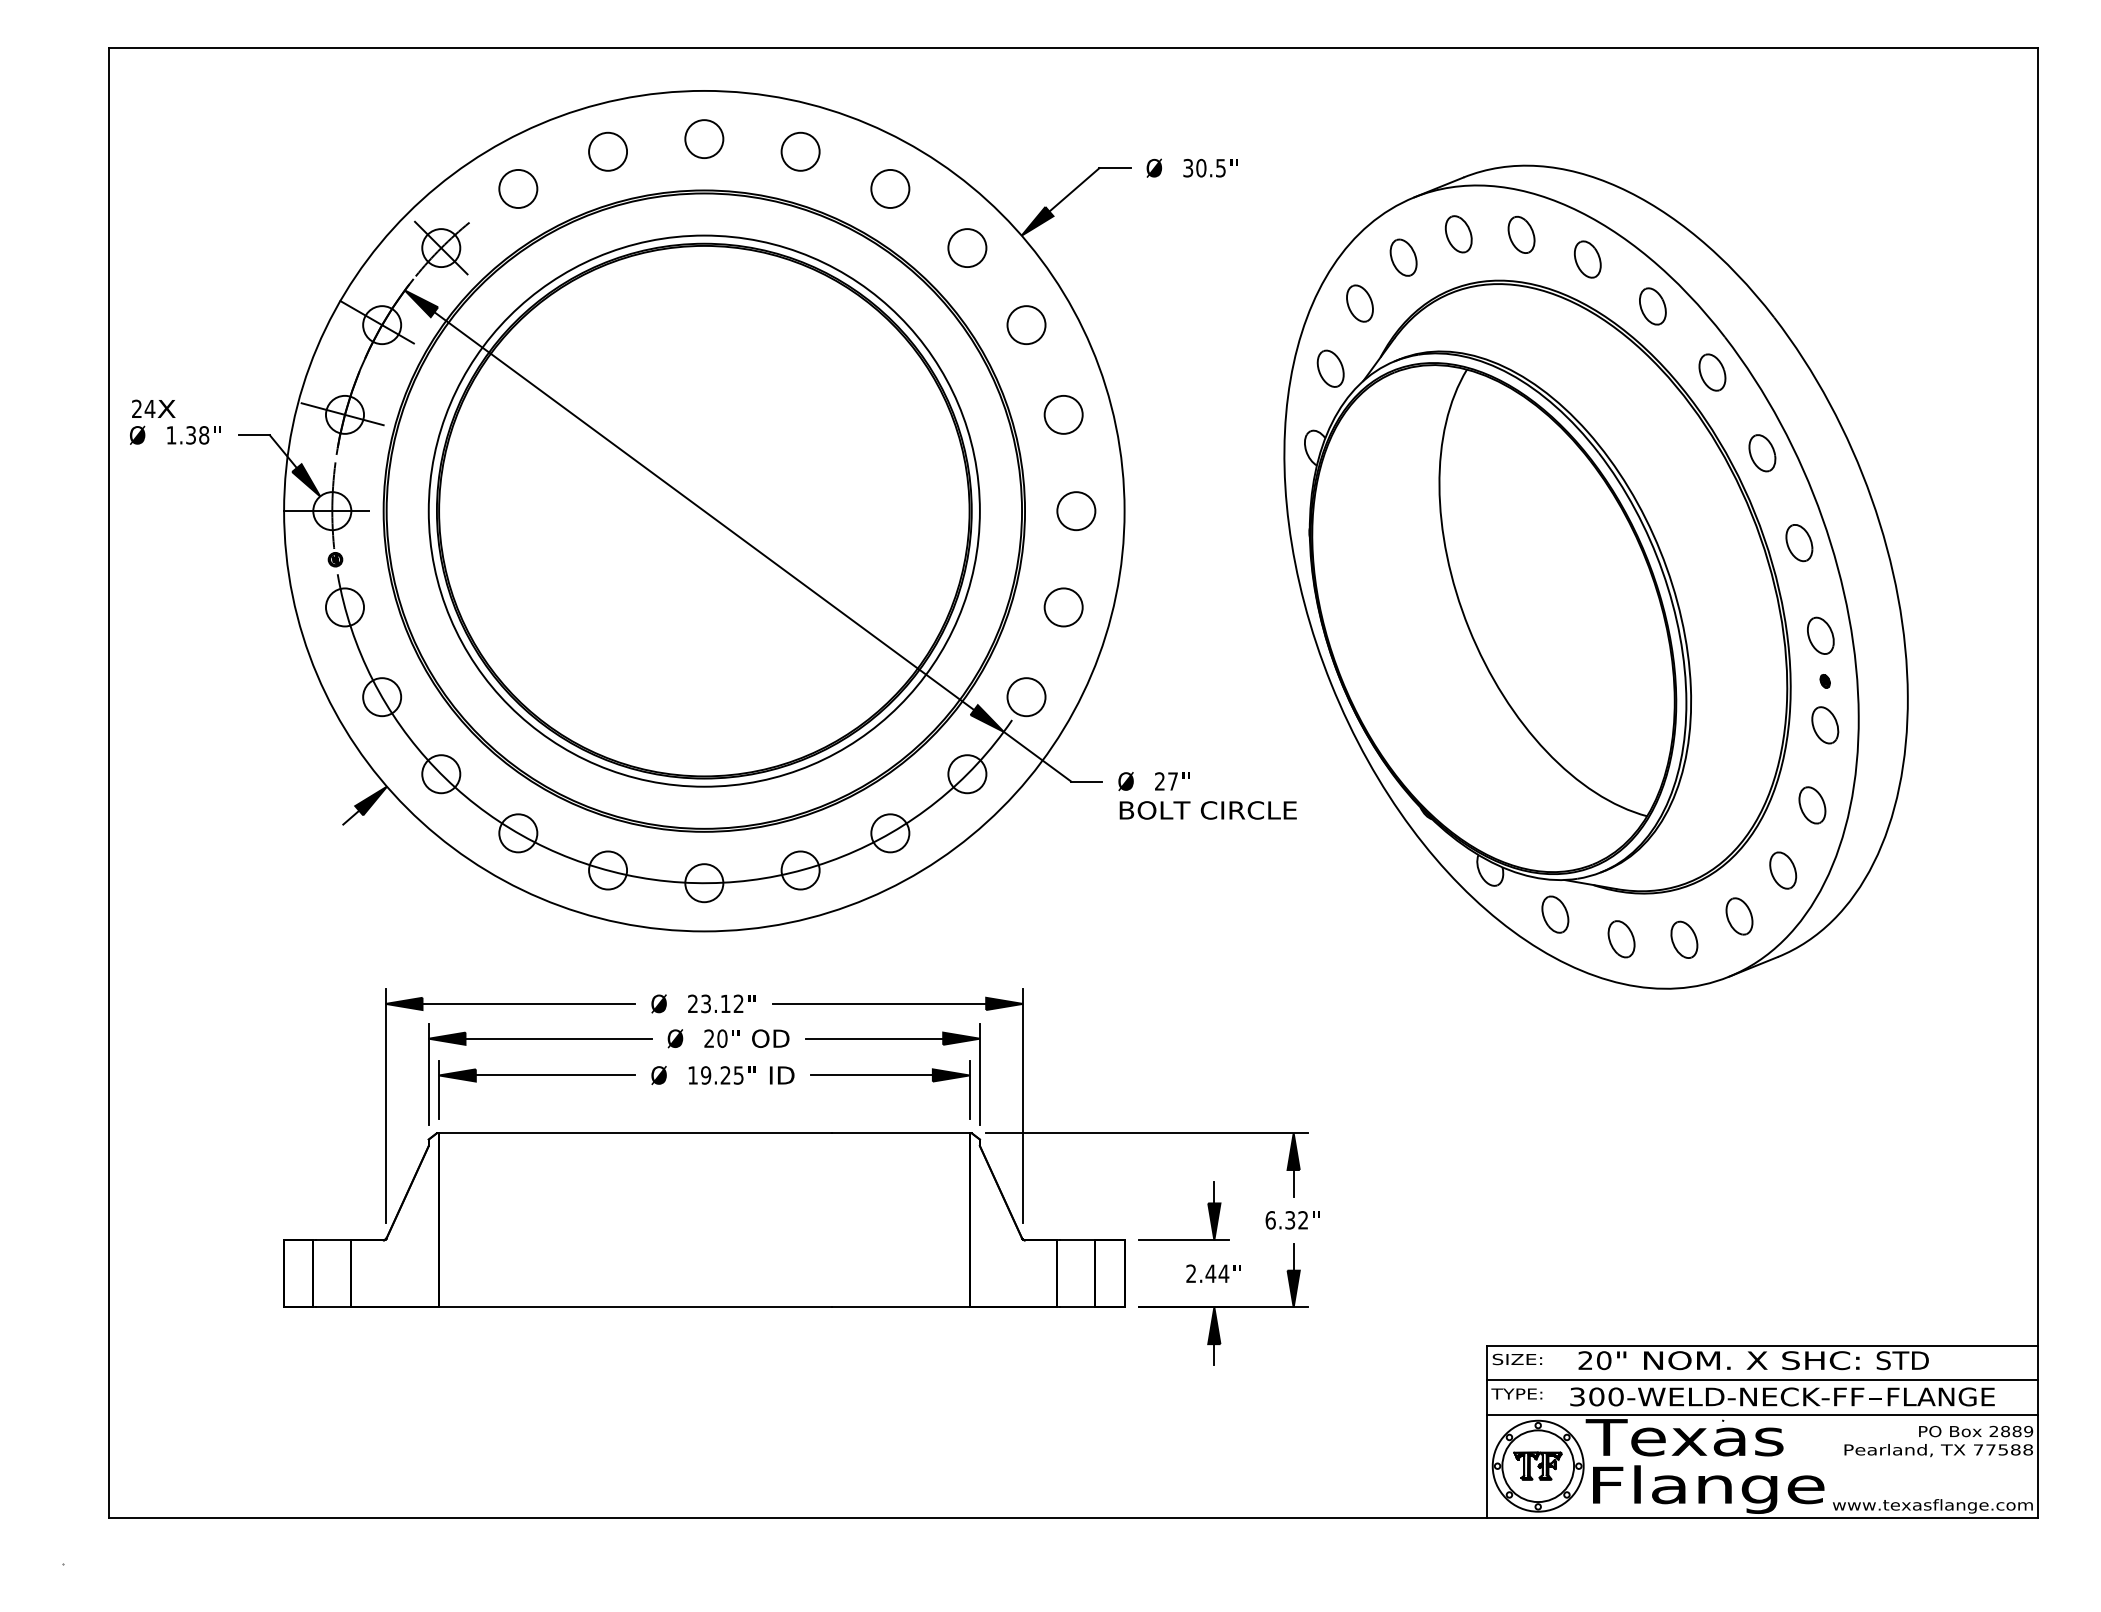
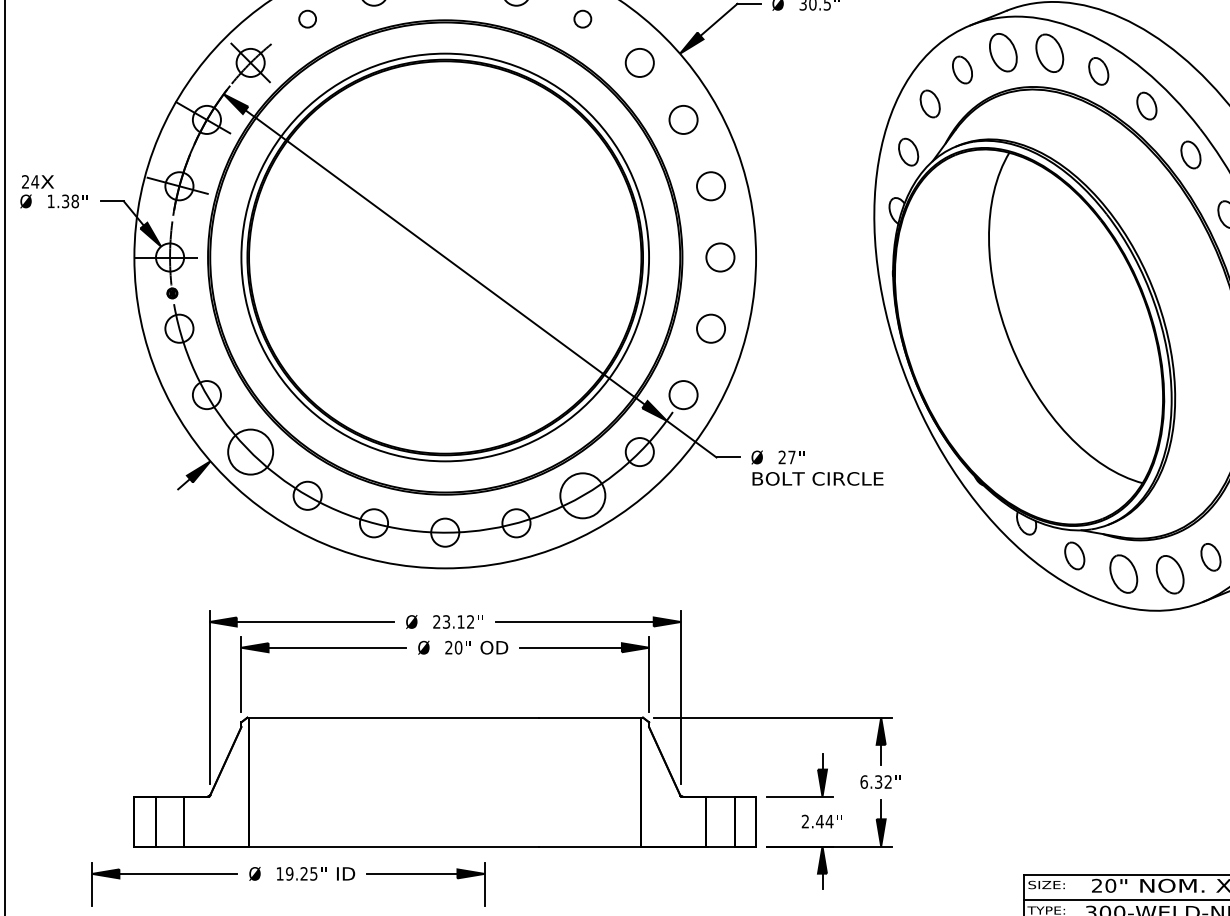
circle: (518, 188) -> (307, 18), size x0.6
circle: (890, 188) -> (582, 18), size x0.6
part: (1458, 234) -> (1003, 52), size x1.4
part: (1521, 234) -> (1049, 52), size x1.4
circle: (441, 774) -> (250, 452), size x1.6
circle: (890, 833) -> (582, 495), size x1.6
part: (1621, 939) -> (1123, 574), size x1.4
part: (1684, 939) -> (1170, 574), size x1.4
part: (704, 1089) -> (288, 884), moved

